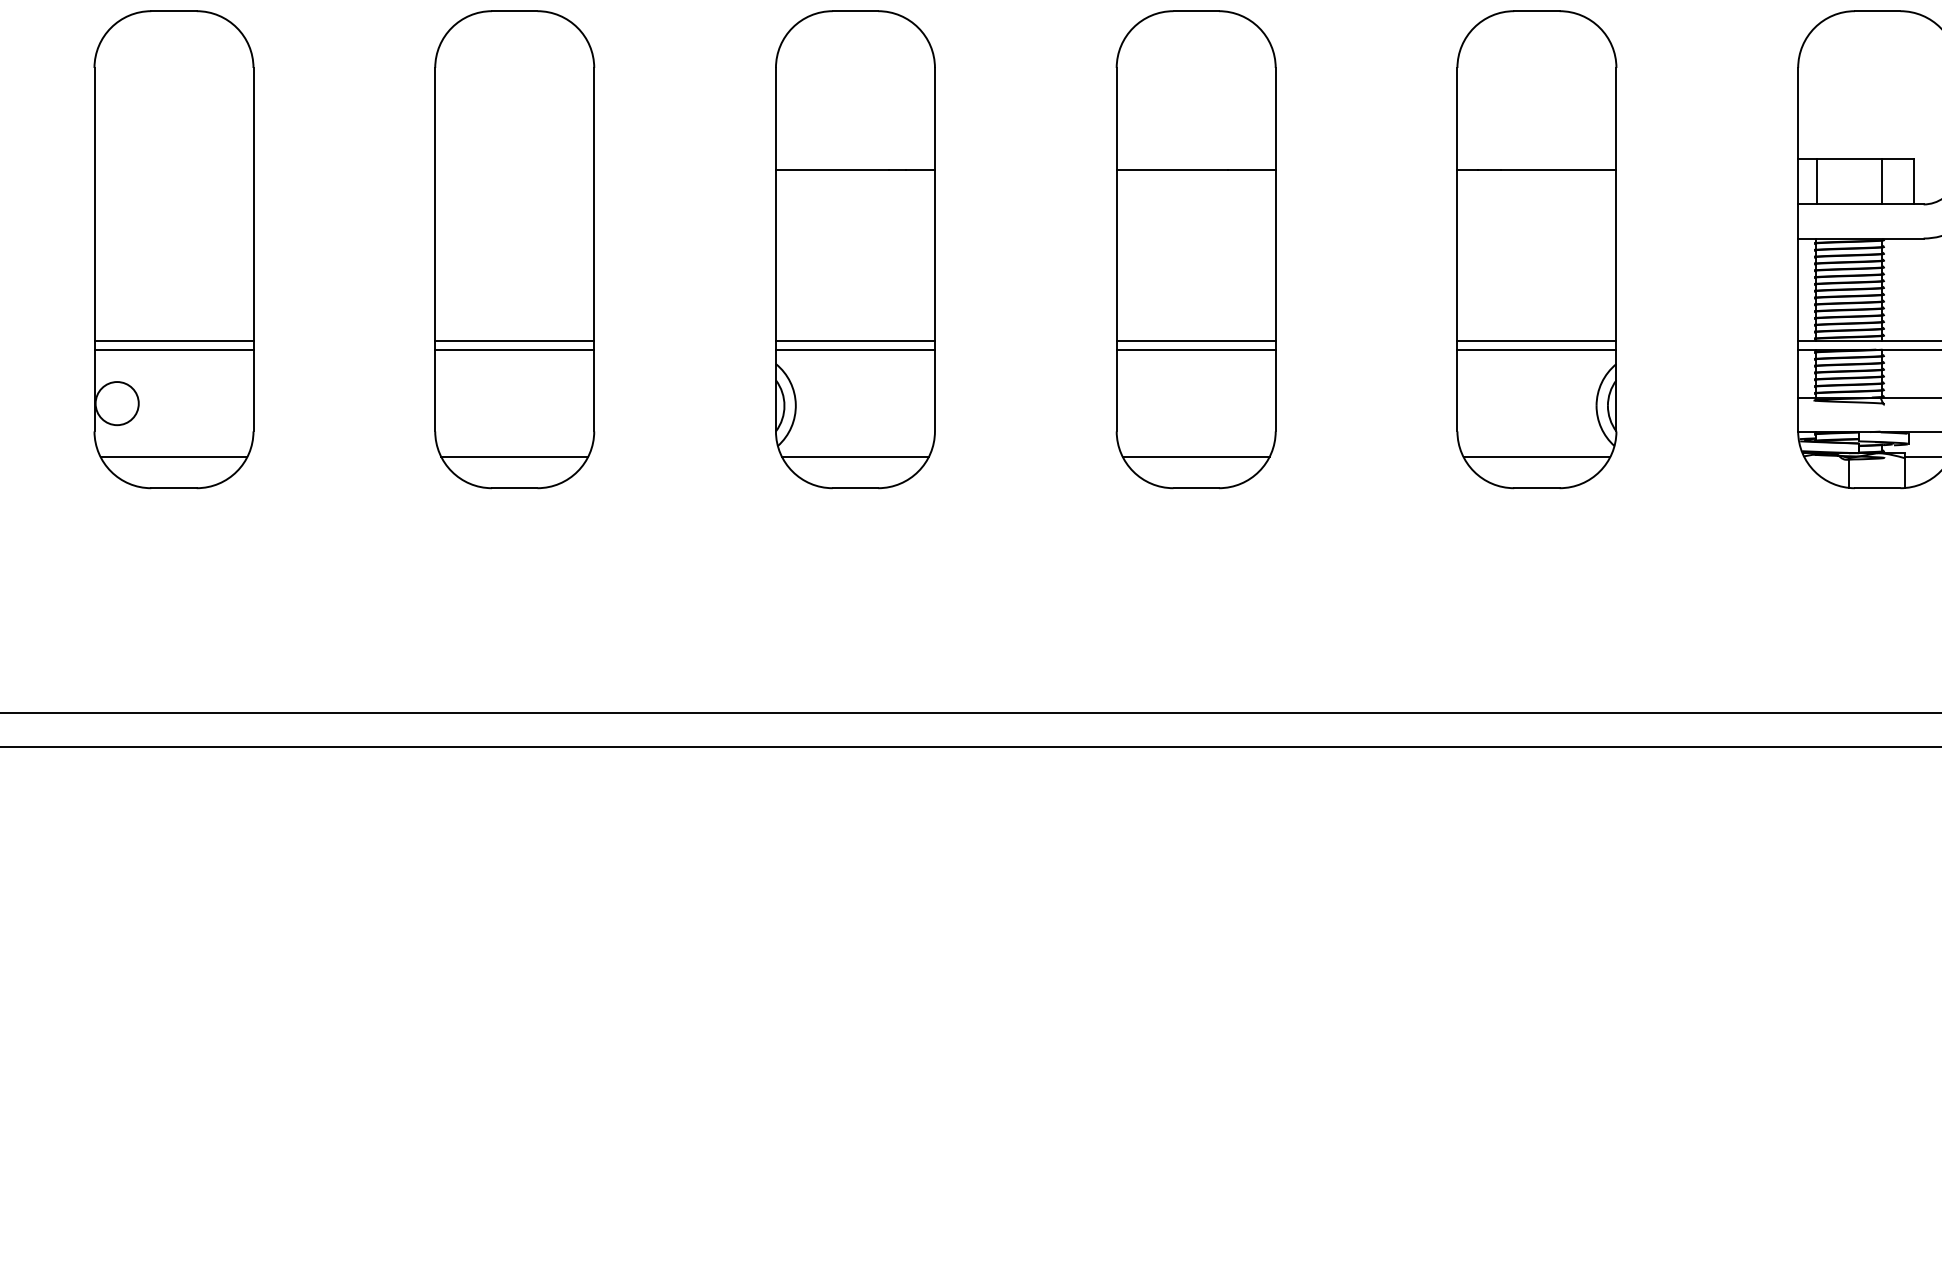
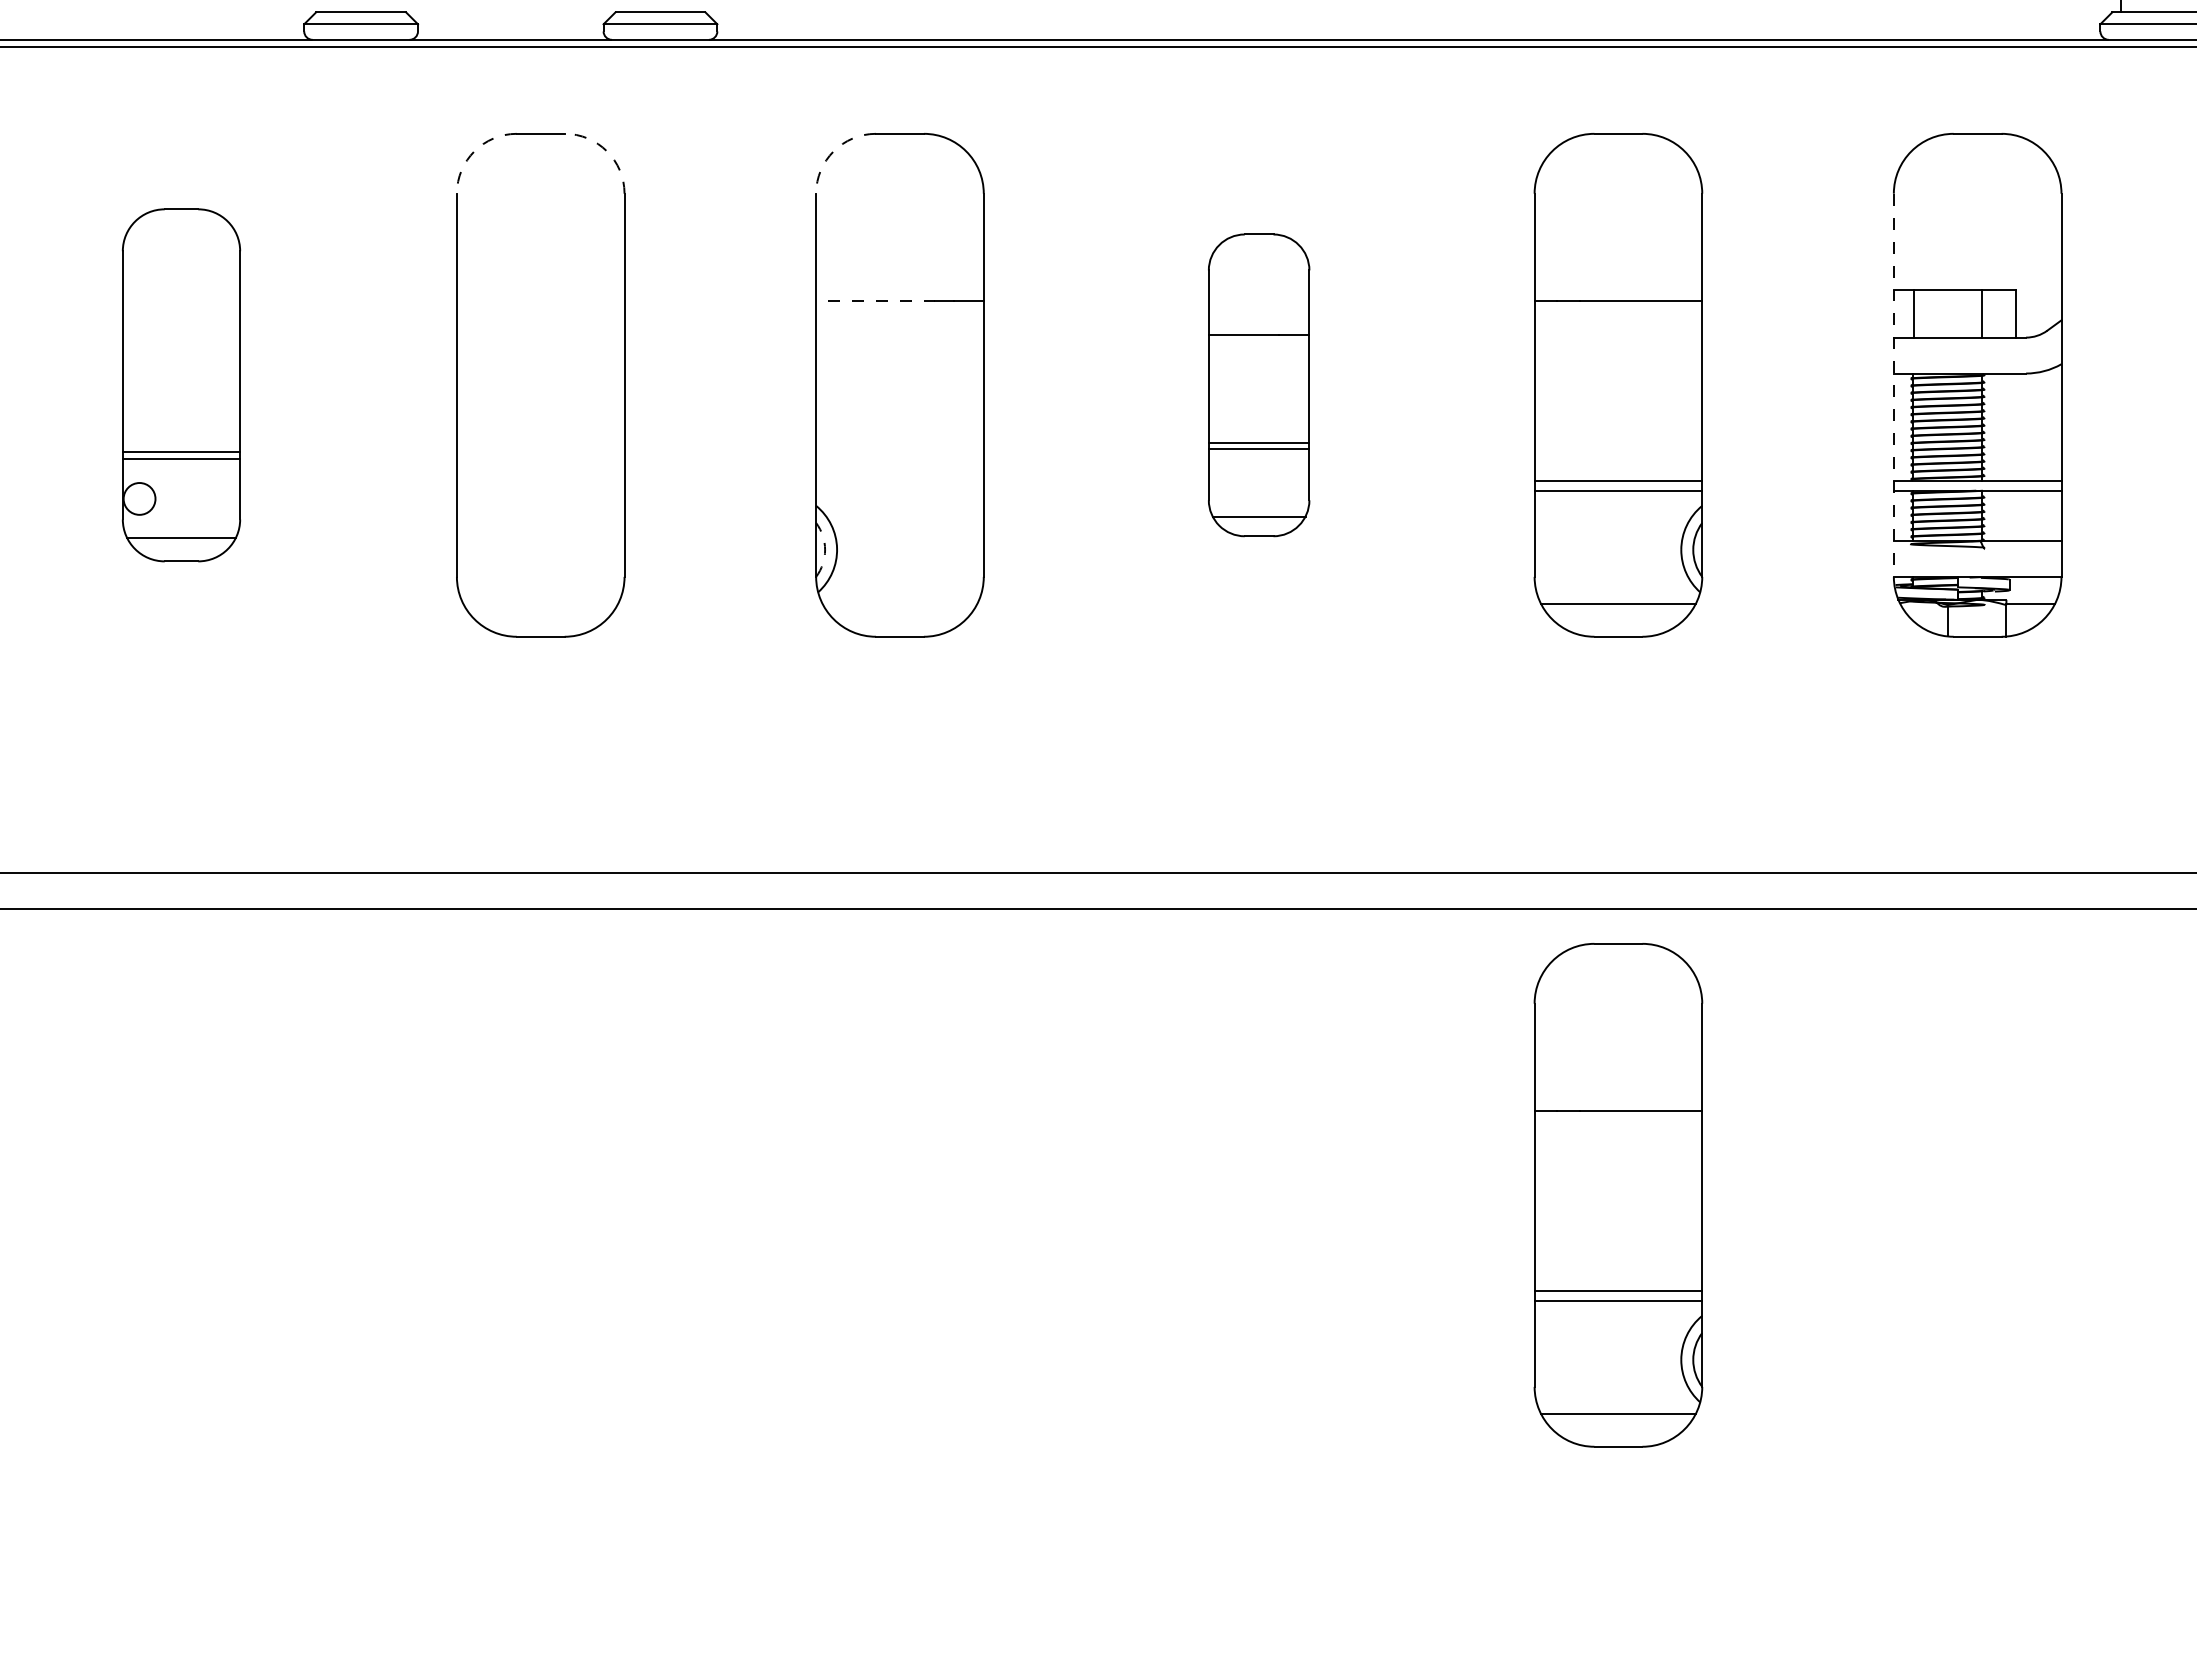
arc: (451, 27) -> (474, 151), solid -> dashed
arc: (578, 27) -> (607, 151), solid -> dashed
arc: (792, 27) -> (833, 151), solid -> dashed
line: (832, 170) -> (875, 301), solid -> dashed
part: (174, 249) -> (181, 385), size x0.7
part: (1195, 249) -> (1258, 385), size x0.6
line: (1797, 249) -> (1893, 385), solid -> dashed
line: (514, 340) -> (540, 481), removed
line: (855, 340) -> (899, 481), removed
line: (514, 349) -> (540, 490), removed
line: (855, 349) -> (899, 490), removed
arc: (784, 405) -> (825, 549), solid -> dashed
line: (514, 456) -> (540, 603), removed
line: (855, 456) -> (899, 603), removed
part: (1536, 1018) -> (1618, 1195), added

